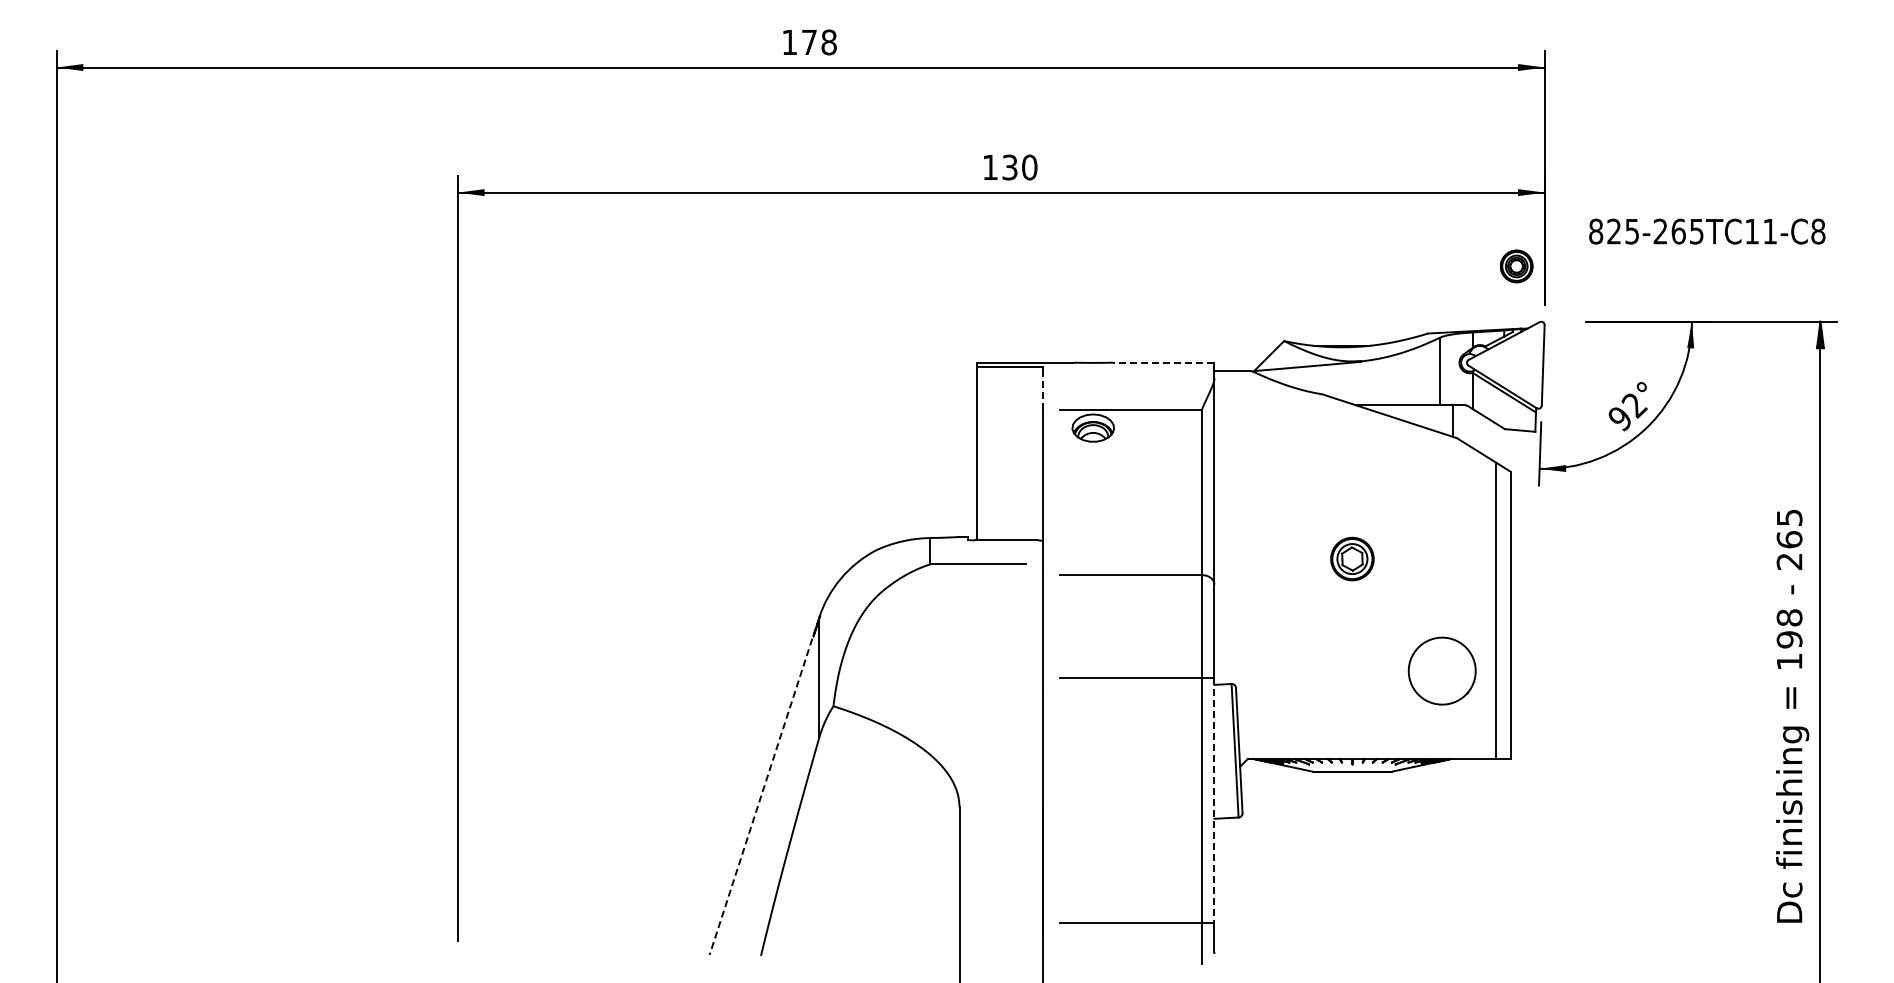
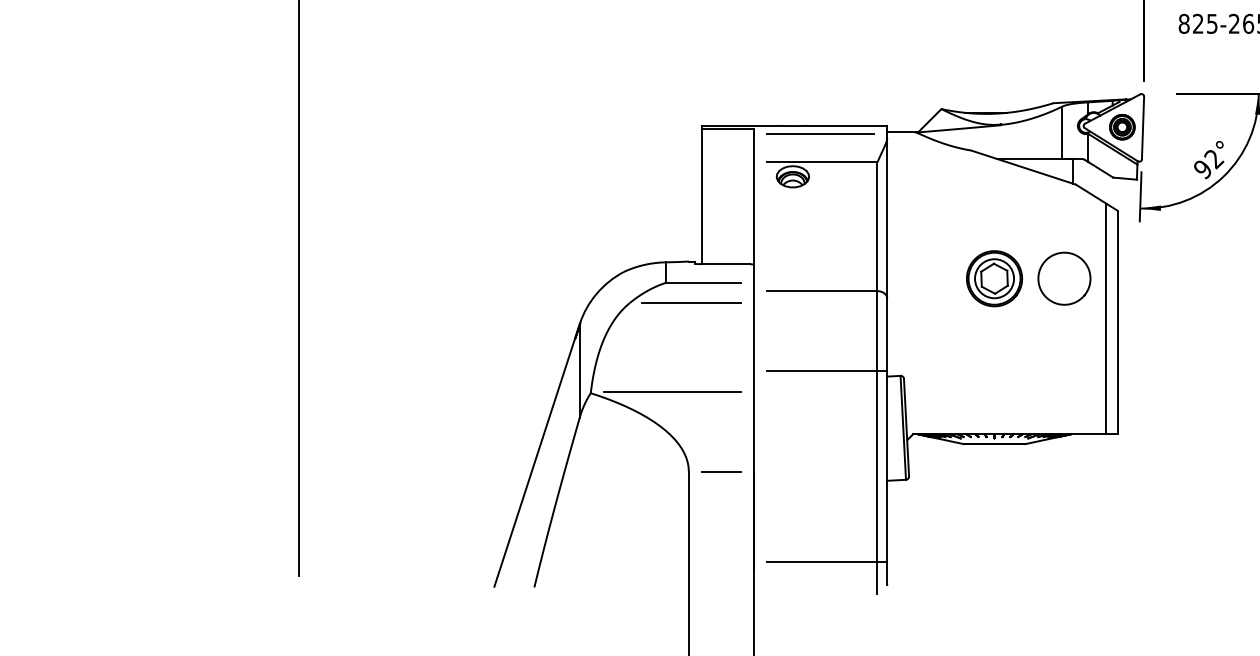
part: (1516, 266) -> (1122, 127), moved
line: (1163, 362) -> (847, 125), dashed -> solid
line: (1128, 373) -> (820, 134), added
line: (1043, 391) -> (754, 148), dashed -> solid
part: (1352, 558) -> (994, 278), size x1.67
line: (962, 590) -> (691, 303), added
curve: (1421, 646) -> (1048, 259), moved
line: (938, 704) -> (672, 391), added
line: (764, 786) -> (537, 455), dashed -> solid
line: (1214, 800) -> (887, 466), dashed -> solid
line: (1001, 807) -> (721, 472), added

